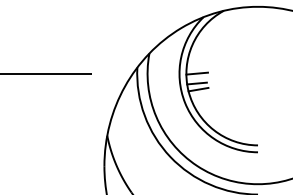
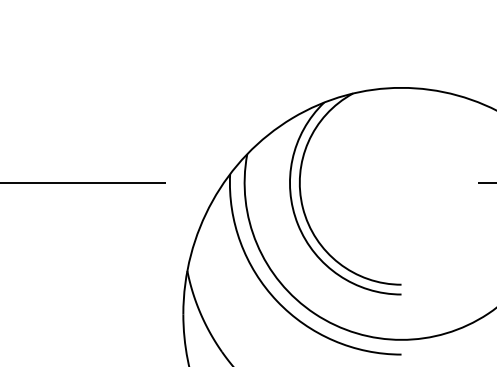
line: (196, 73) -> (314, 182), removed
line: (196, 83) -> (314, 196), removed
line: (198, 89) -> (316, 205), removed

